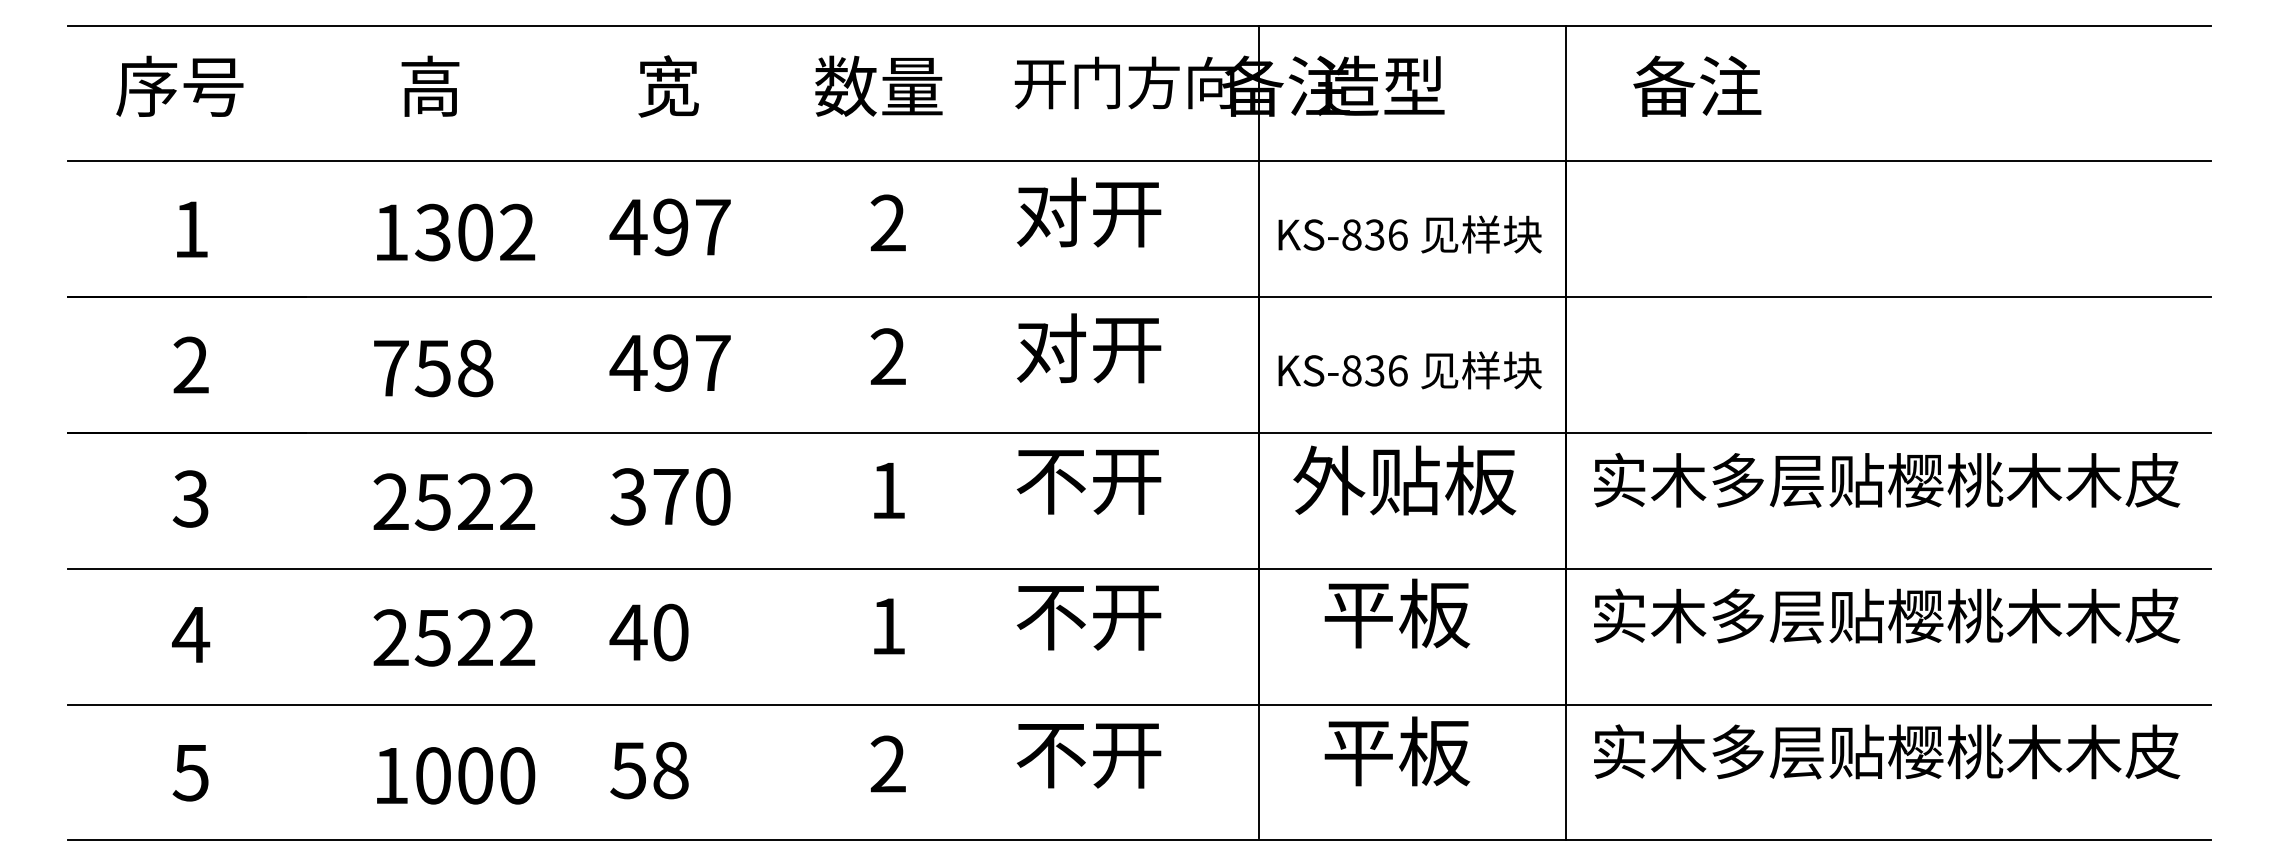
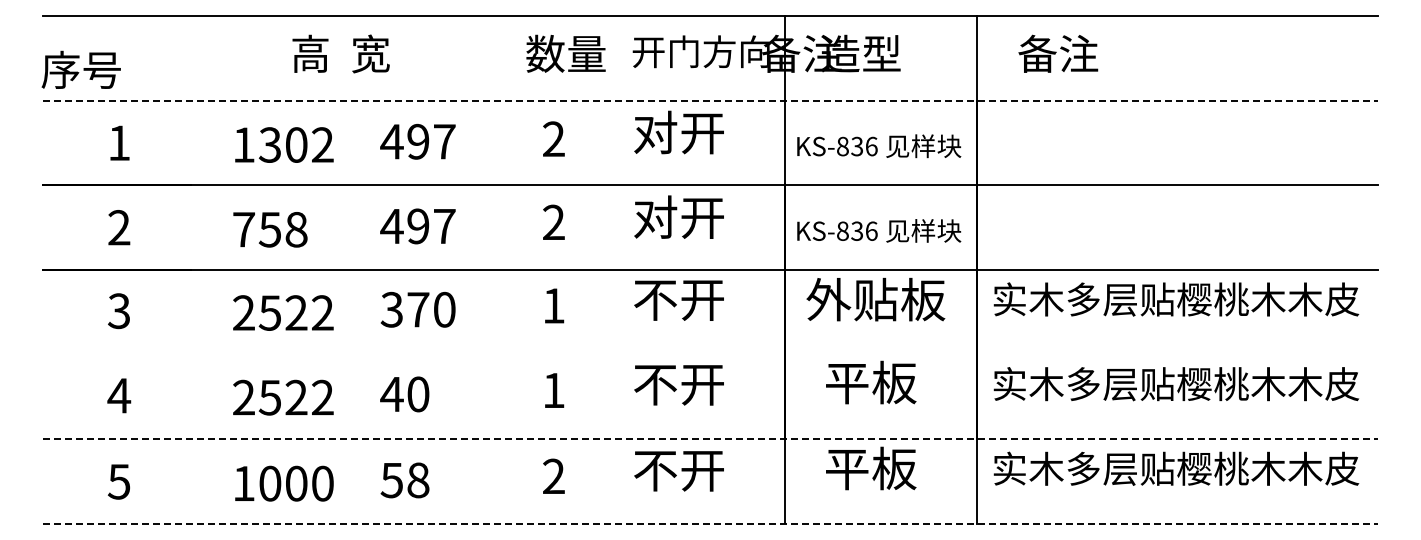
text: (178, 85) -> (80, 69), moved
text: (430, 85) -> (310, 53), moved
text: (667, 85) -> (370, 53), moved
text: (878, 85) -> (565, 53), moved
line: (1139, 161) -> (710, 100), solid -> dashed
line: (1139, 568) -> (710, 354), removed
line: (1139, 704) -> (710, 439), solid -> dashed
line: (1139, 839) -> (710, 523), solid -> dashed

